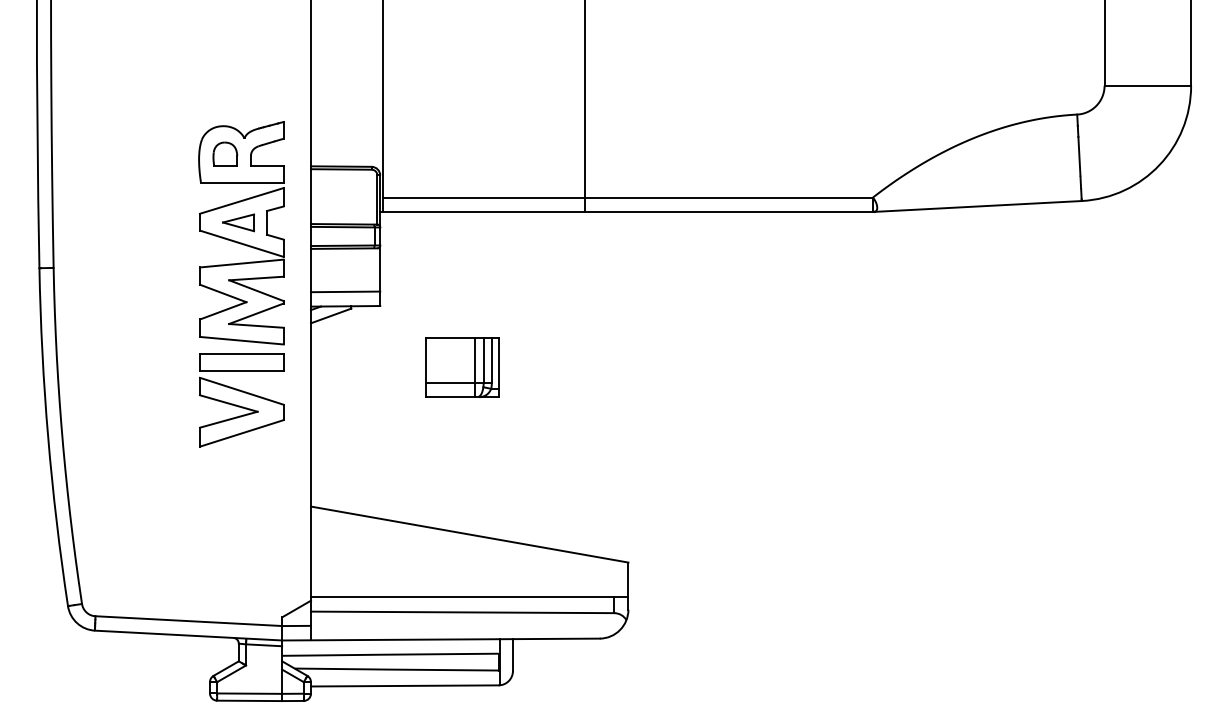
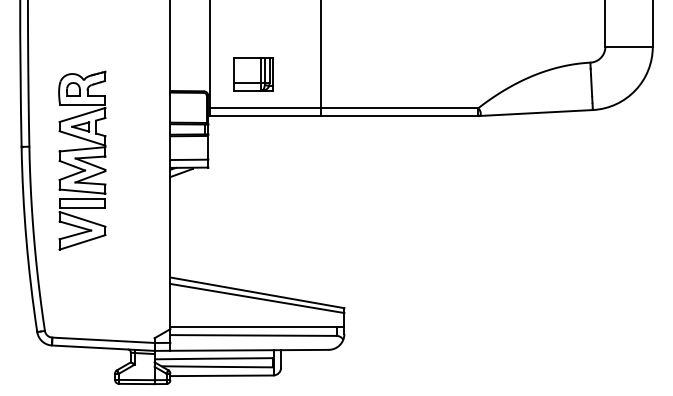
part: (241, 283) -> (82, 160), moved
part: (462, 367) -> (253, 74), moved
line: (469, 544) -> (257, 298), added

